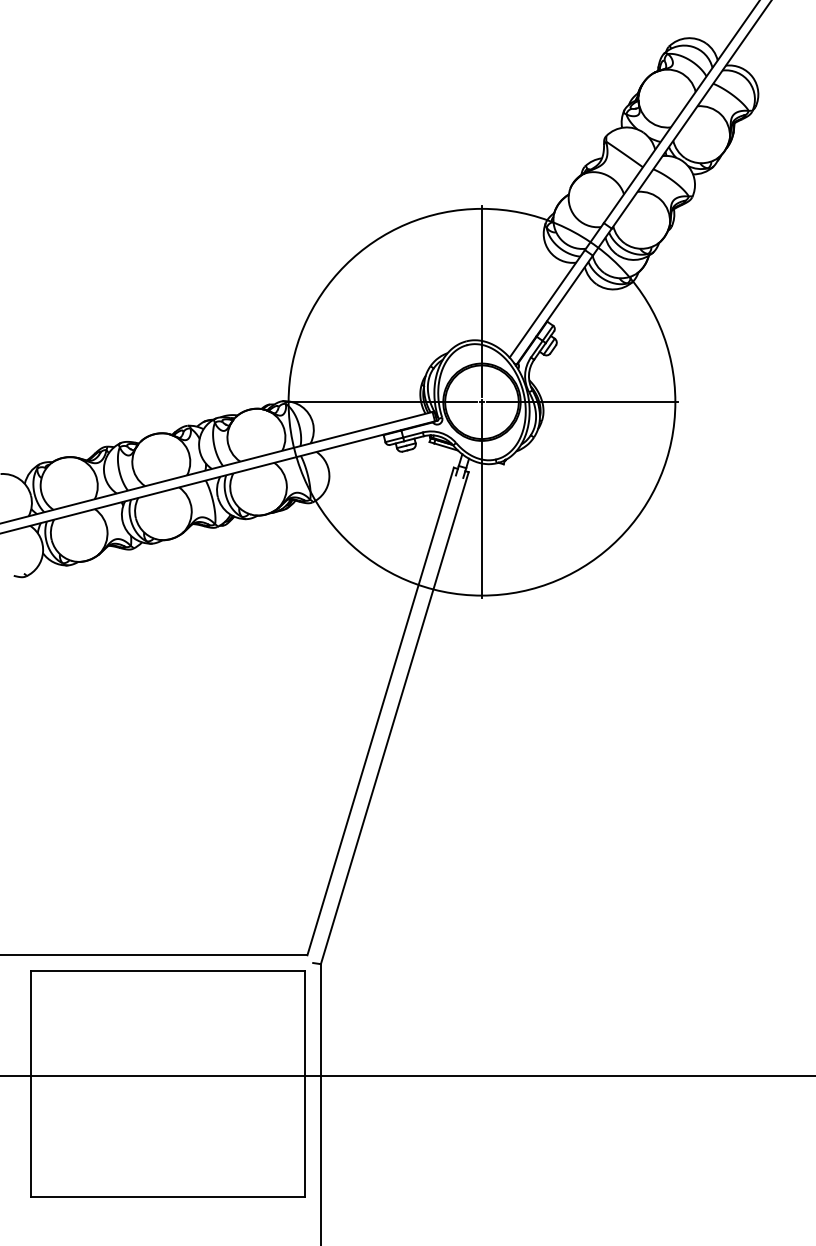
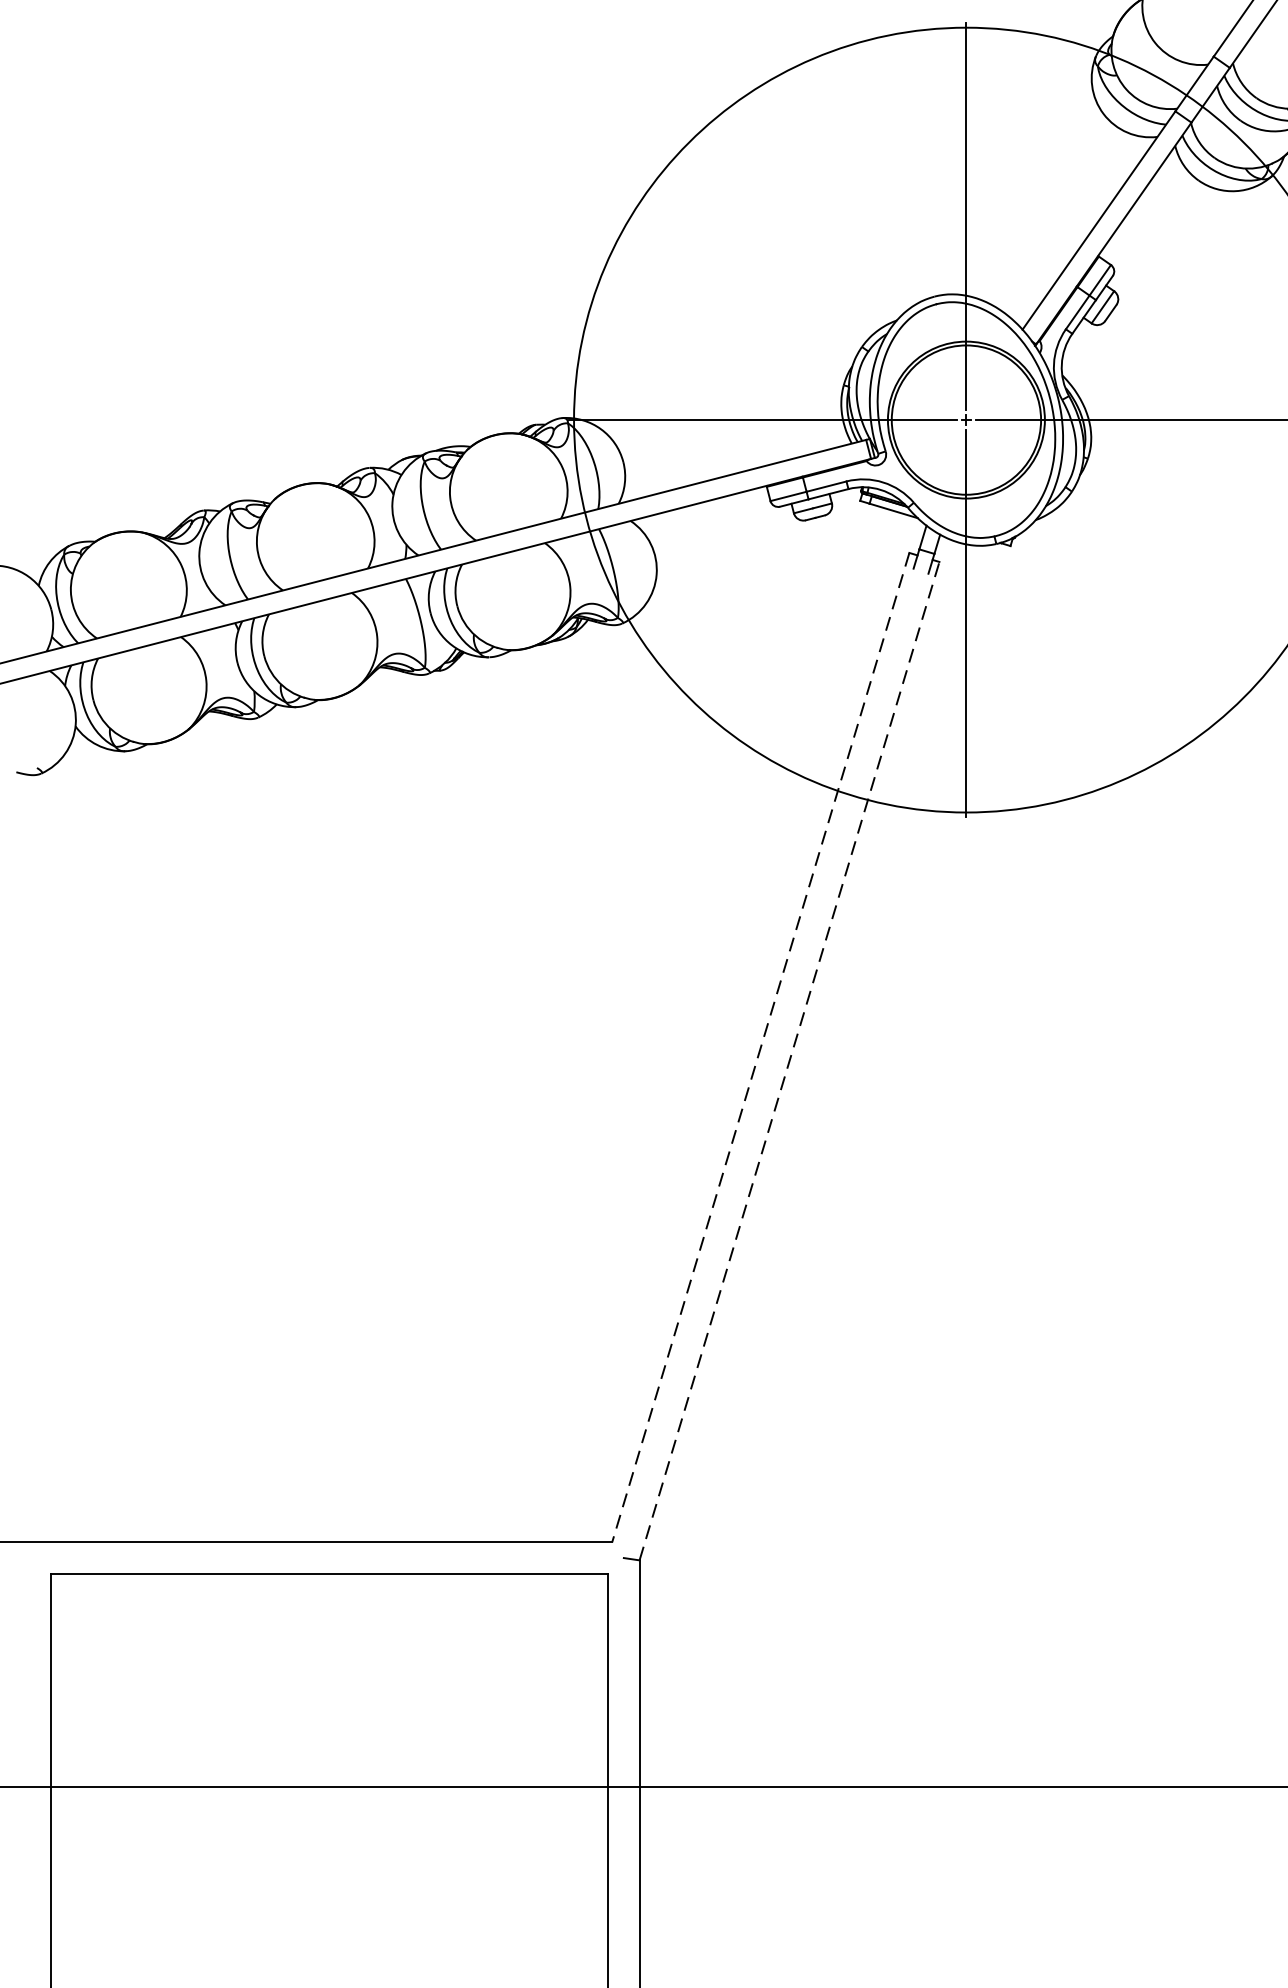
line: (380, 711) -> (760, 1047), solid -> dashed
line: (394, 718) -> (788, 1061), solid -> dashed

